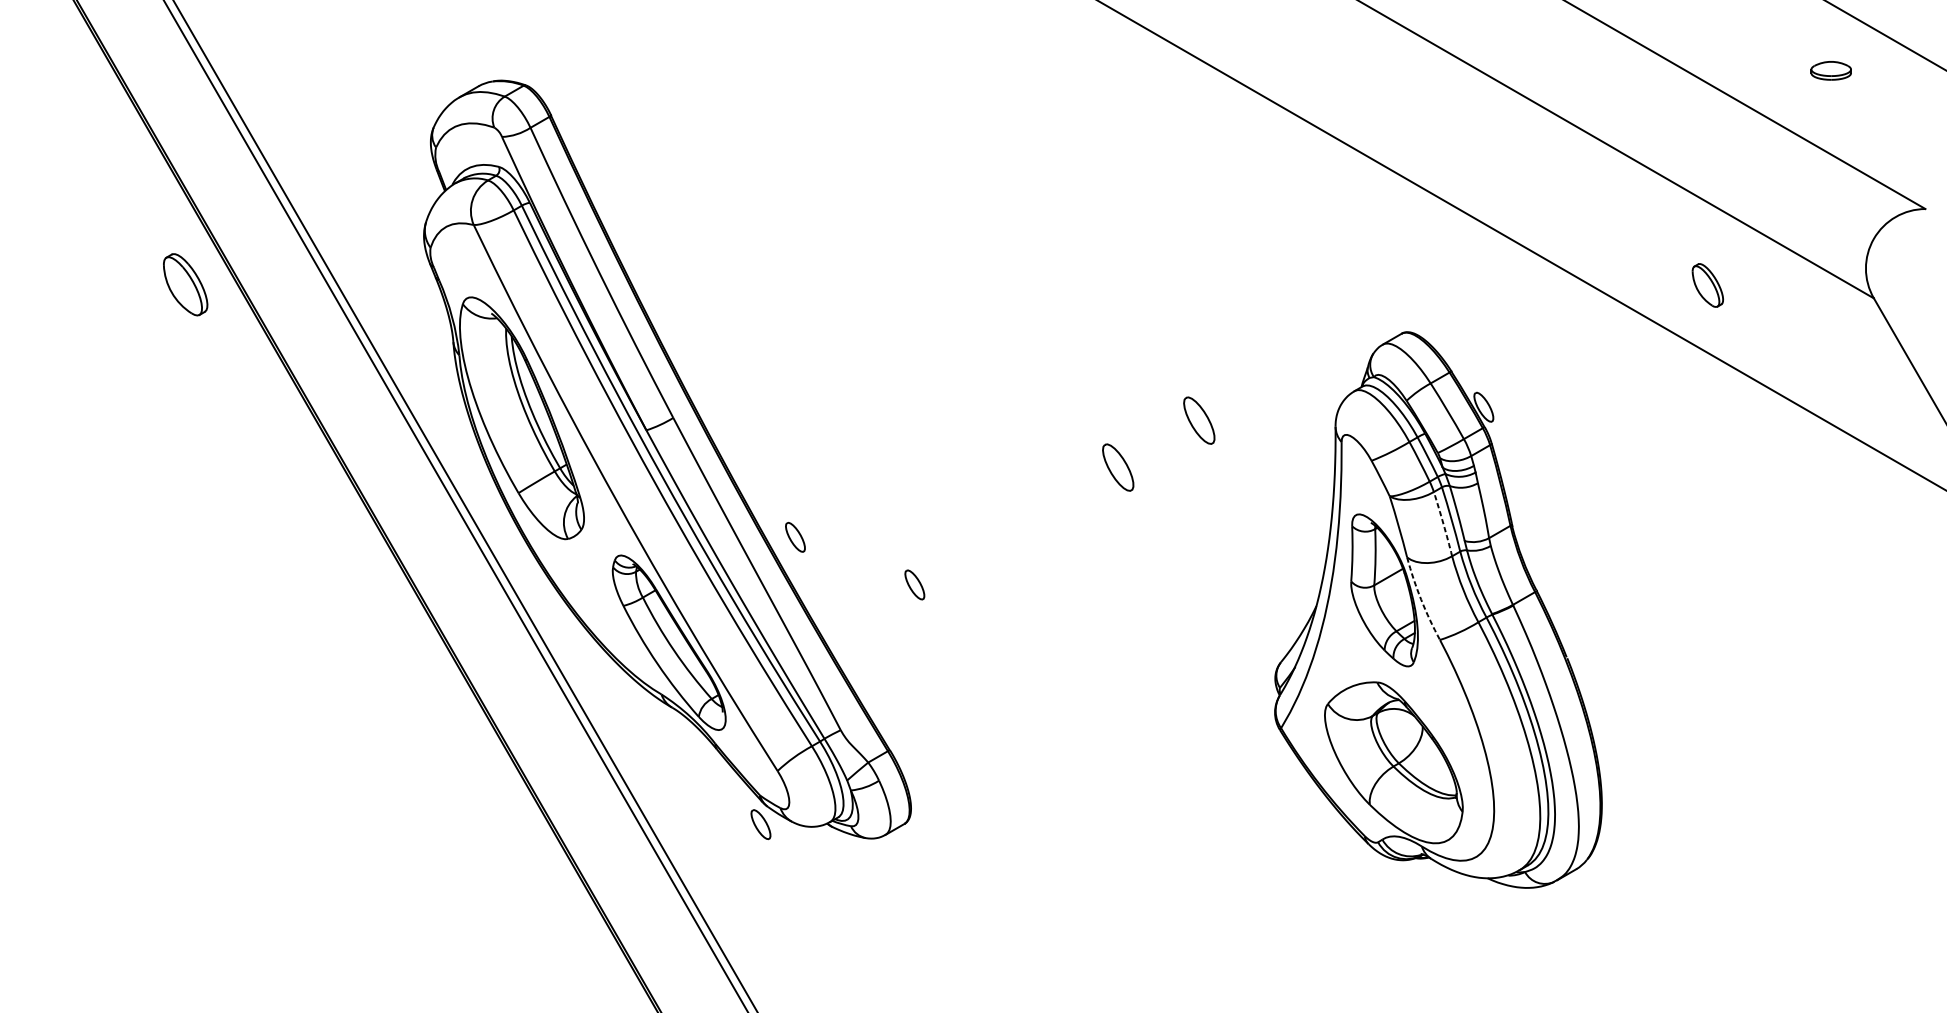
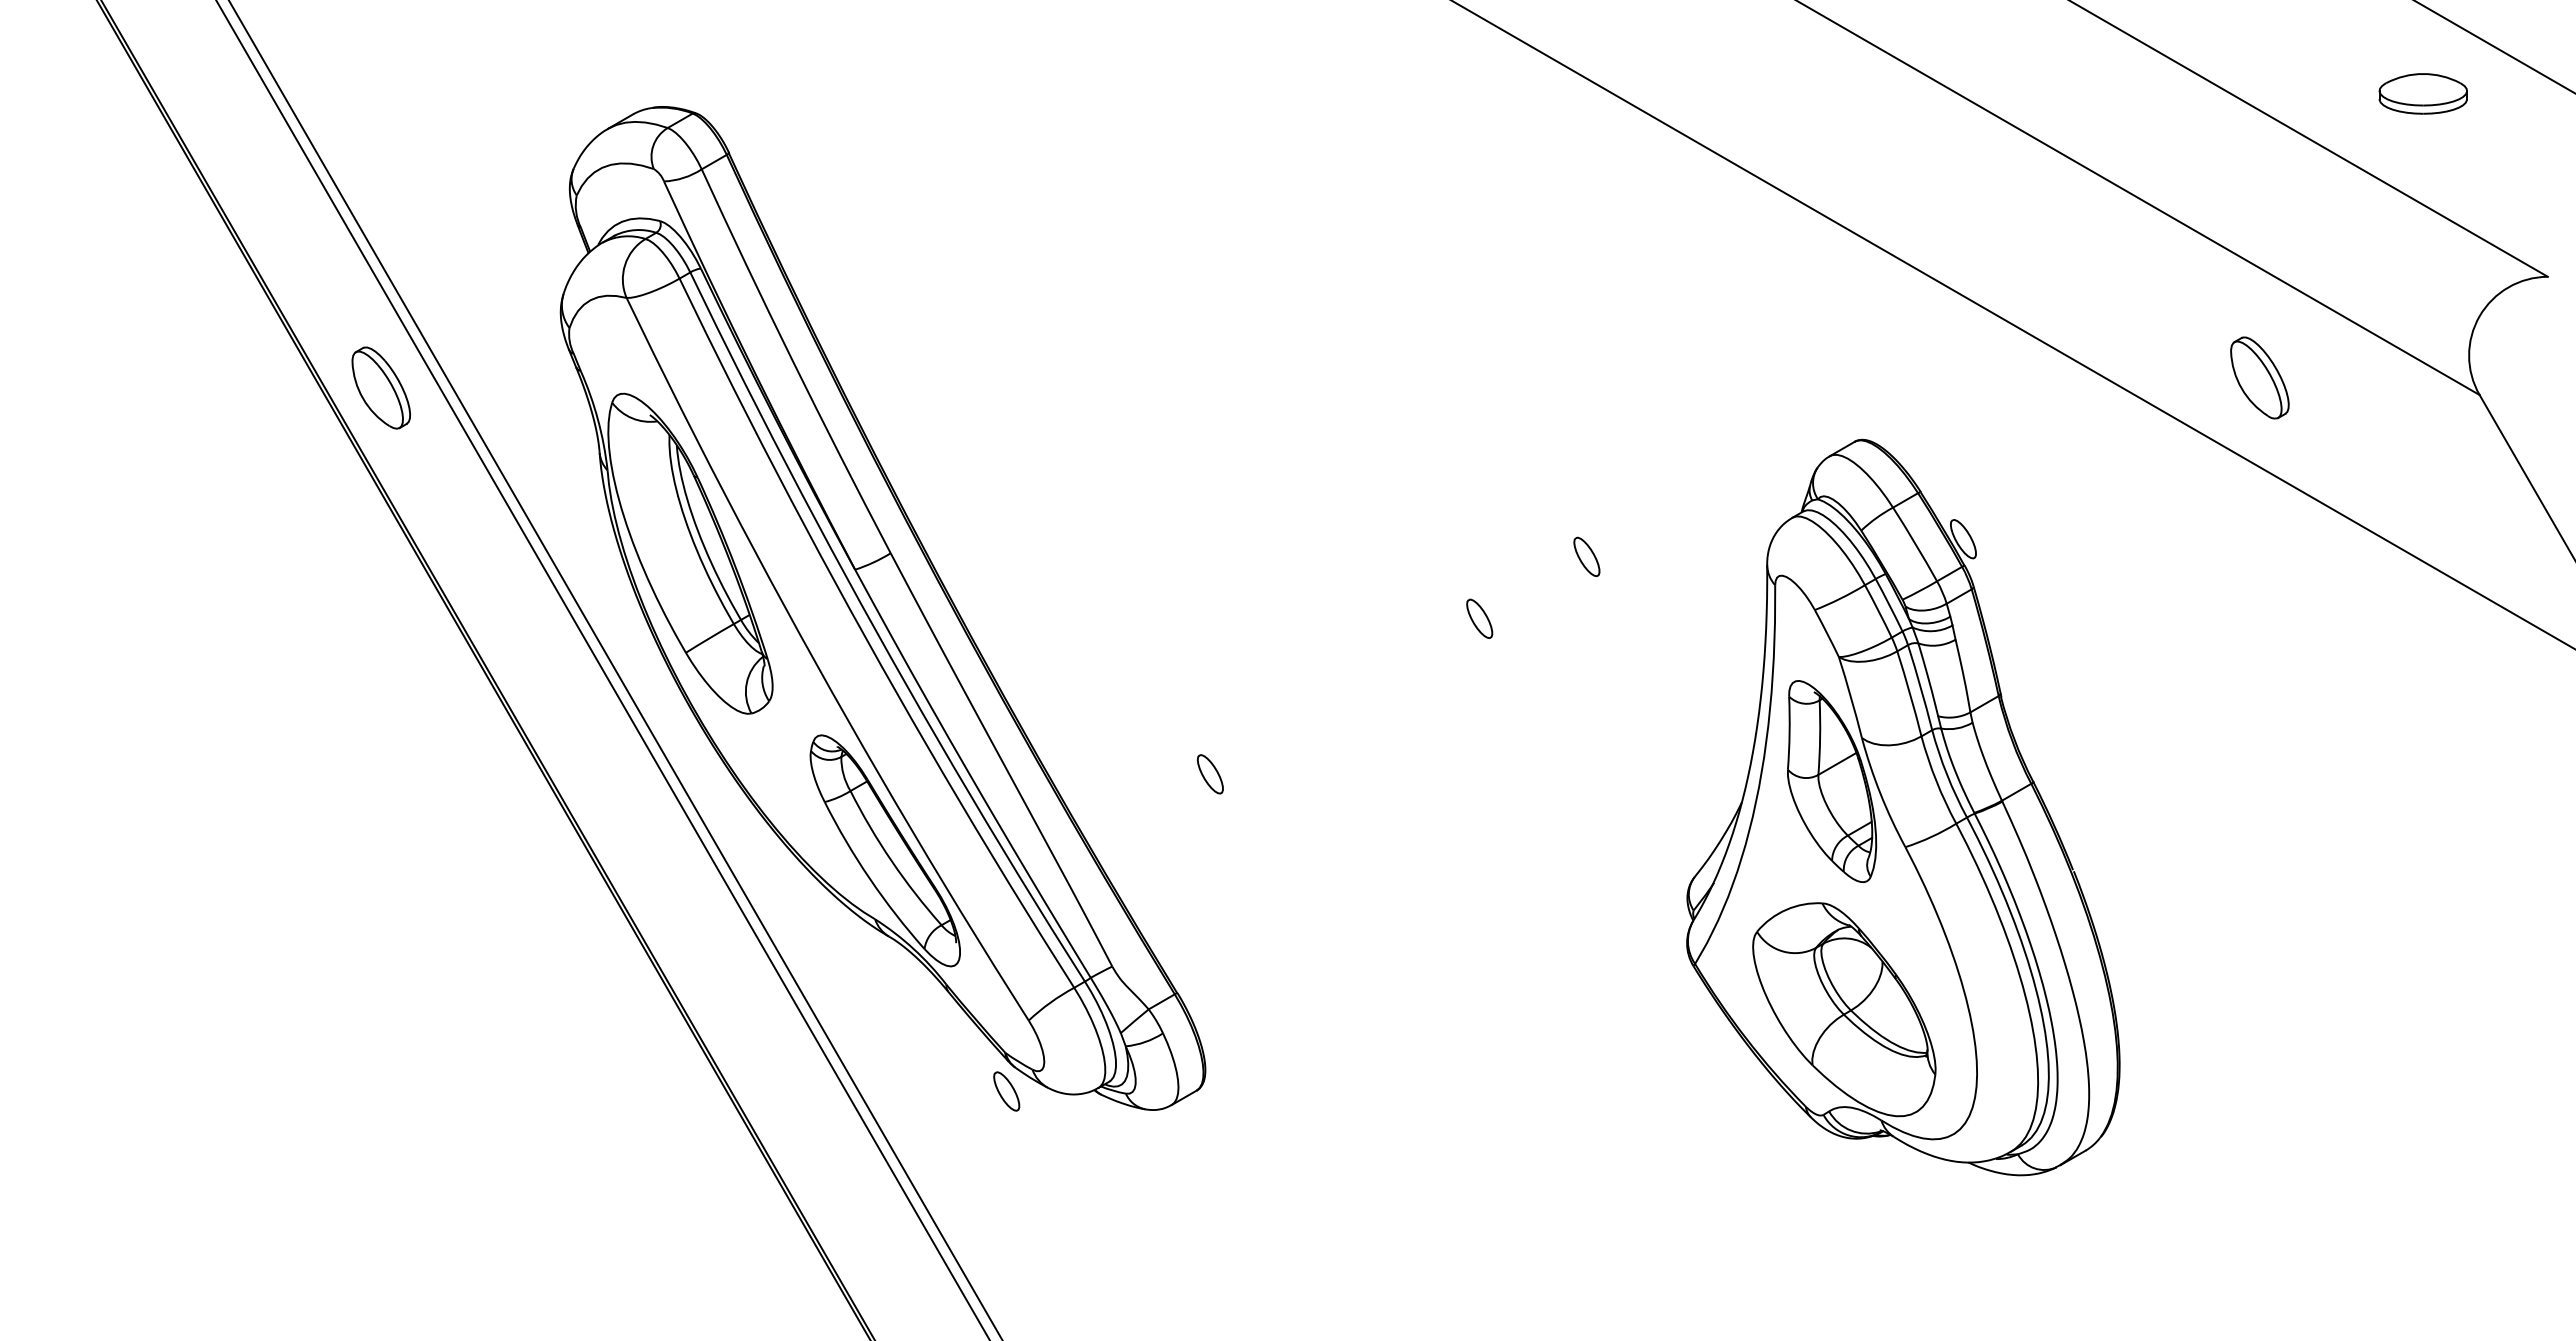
part: (1830, 70) -> (2422, 93), size x1.67
part: (185, 284) -> (380, 387), moved
part: (1707, 285) -> (2259, 377), size x1.43
part: (1199, 420) -> (1586, 556), size x0.62
part: (1118, 467) -> (1479, 618), size x0.62
arc: (1443, 523) -> (1910, 693), dashed -> solid
part: (794, 537) -> (1051, 711), removed
arc: (1421, 599) -> (1880, 793), dashed -> solid

